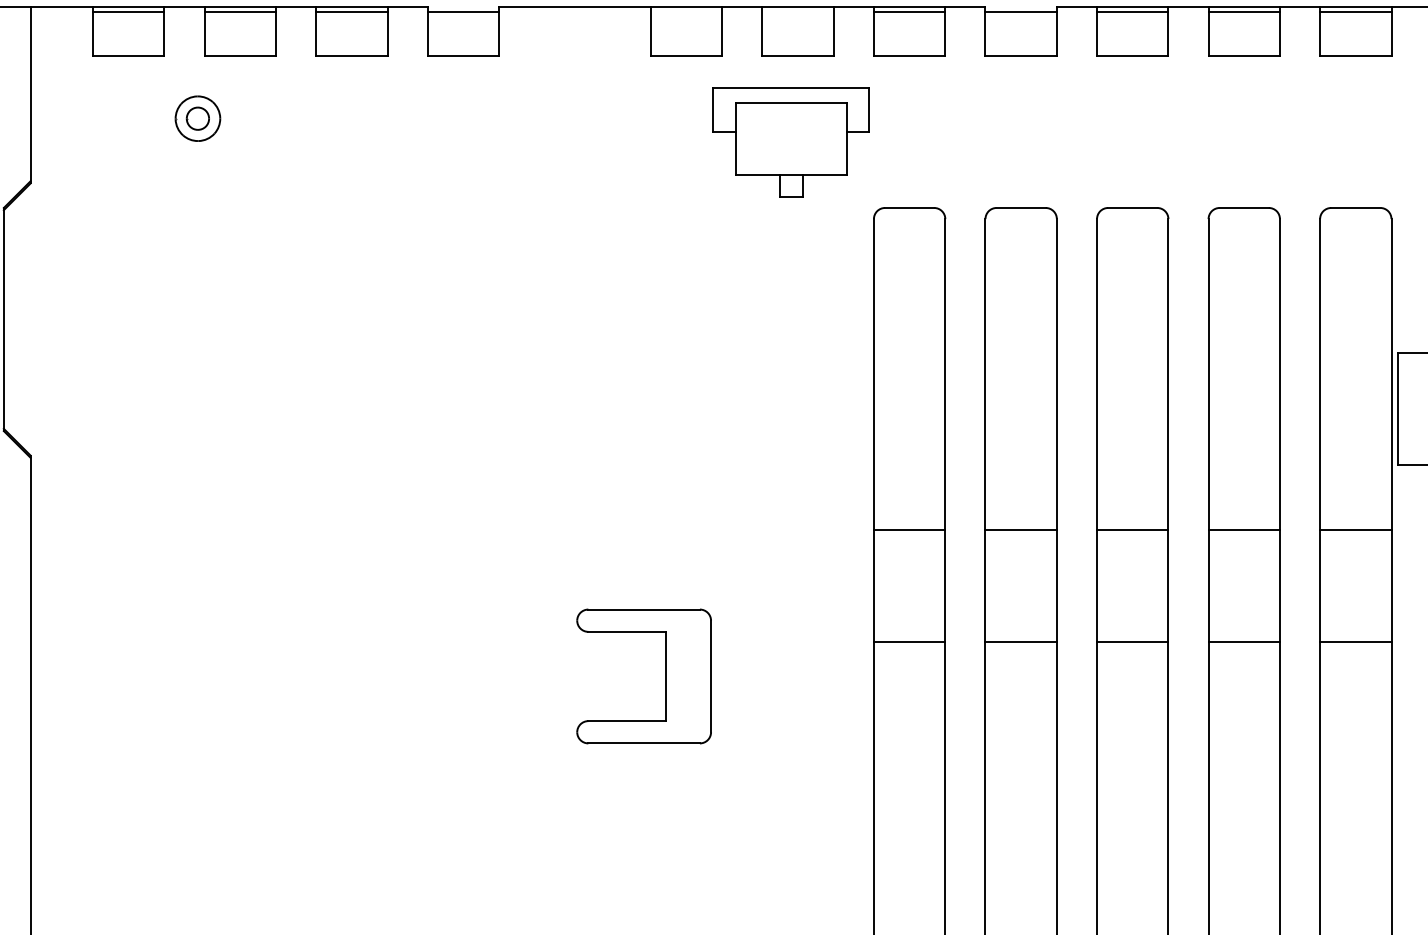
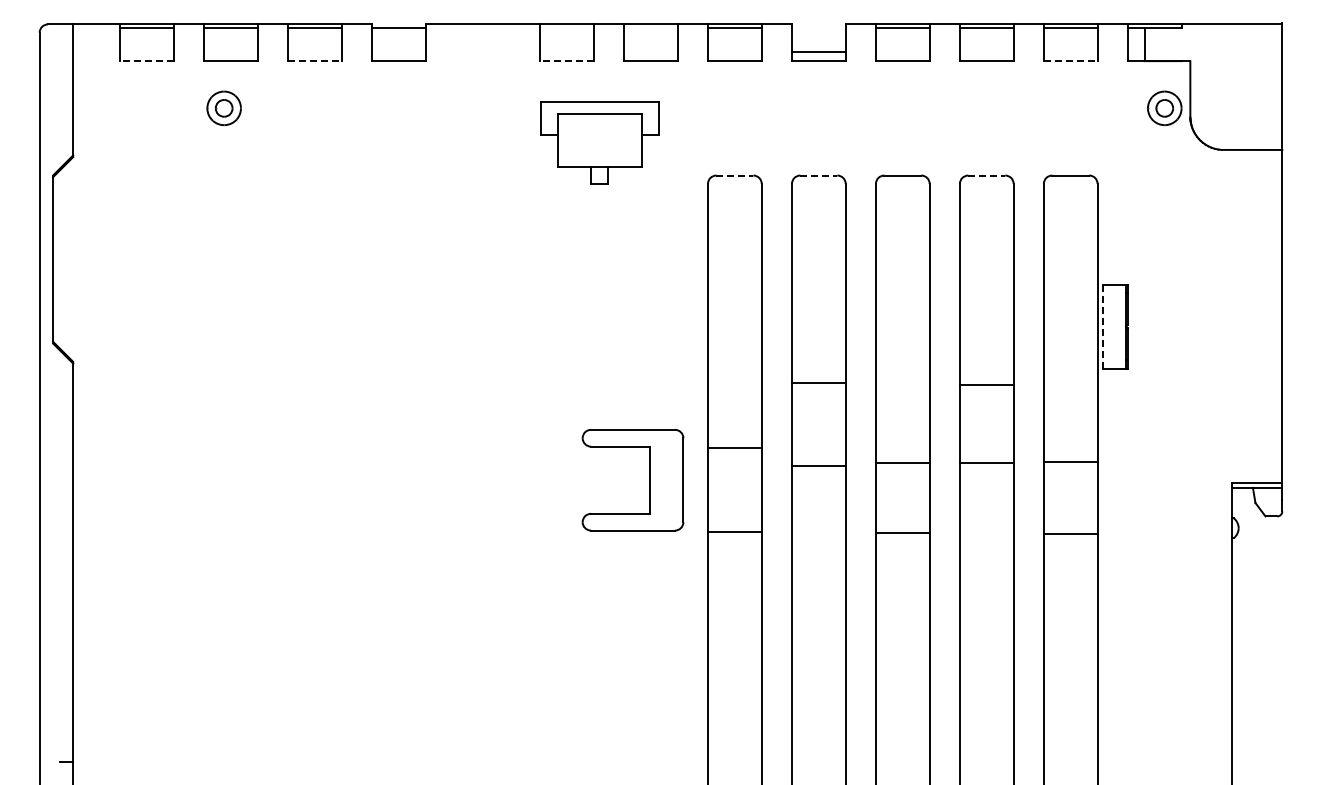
line: (1020, 11) -> (818, 51), moved
line: (129, 56) -> (147, 61), solid -> dashed
line: (352, 56) -> (315, 61), solid -> dashed
line: (685, 56) -> (566, 61), solid -> dashed
line: (1355, 56) -> (1070, 61), solid -> dashed
part: (197, 117) -> (223, 107), moved
part: (790, 141) -> (599, 142), moved
line: (910, 207) -> (735, 175), solid -> dashed
line: (1022, 207) -> (819, 175), solid -> dashed
line: (1245, 207) -> (987, 175), solid -> dashed
line: (1398, 408) -> (1102, 326), solid -> dashed
line: (909, 530) -> (734, 448), moved
line: (1020, 530) -> (818, 383), moved
line: (1132, 530) -> (902, 463), moved
line: (1243, 530) -> (986, 385), moved
line: (1355, 530) -> (1070, 462), moved
line: (909, 642) -> (734, 532), moved
line: (1020, 642) -> (818, 466), moved
line: (1132, 642) -> (902, 533), moved
line: (1243, 642) -> (986, 463), moved
line: (1355, 642) -> (1070, 534), moved
part: (666, 676) -> (649, 480), moved

